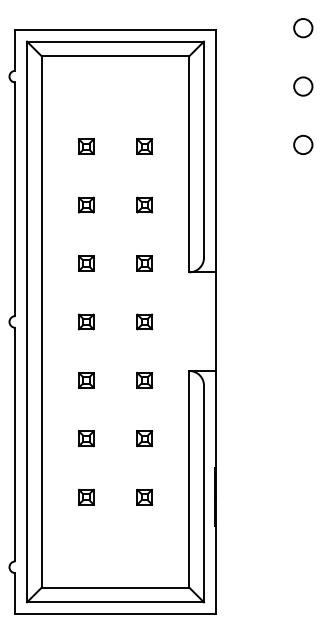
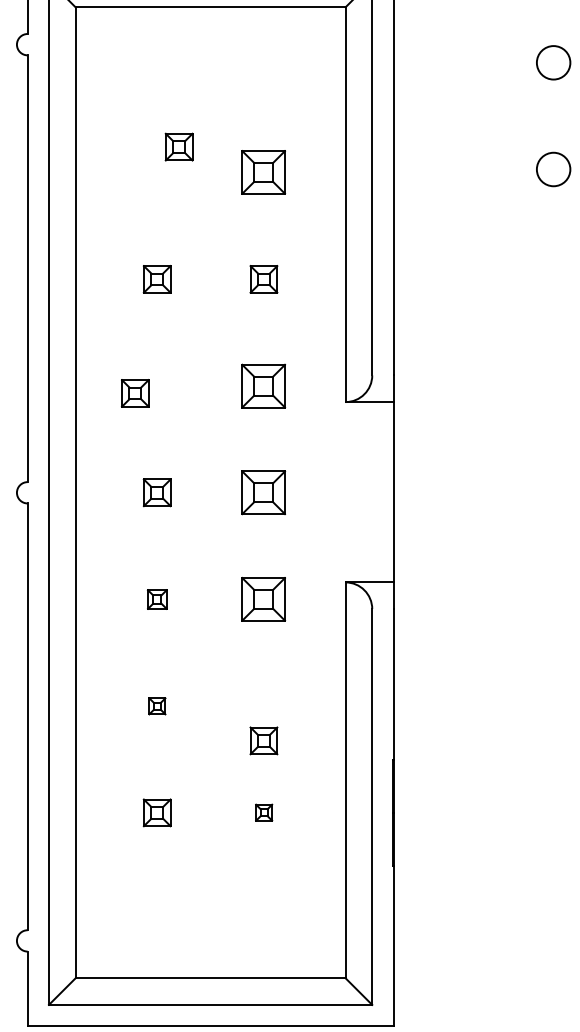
part: (86, 146) -> (179, 146), moved
part: (144, 146) -> (263, 172), size x1.6
part: (86, 263) -> (135, 393), moved
part: (144, 263) -> (263, 386), size x1.6
part: (144, 321) -> (263, 491), size x1.6
part: (86, 380) -> (157, 599), size x0.7
part: (144, 380) -> (263, 599), size x1.6
part: (86, 438) -> (157, 705), size x0.6
part: (144, 438) -> (263, 740), moved
part: (144, 496) -> (263, 811), size x0.6

